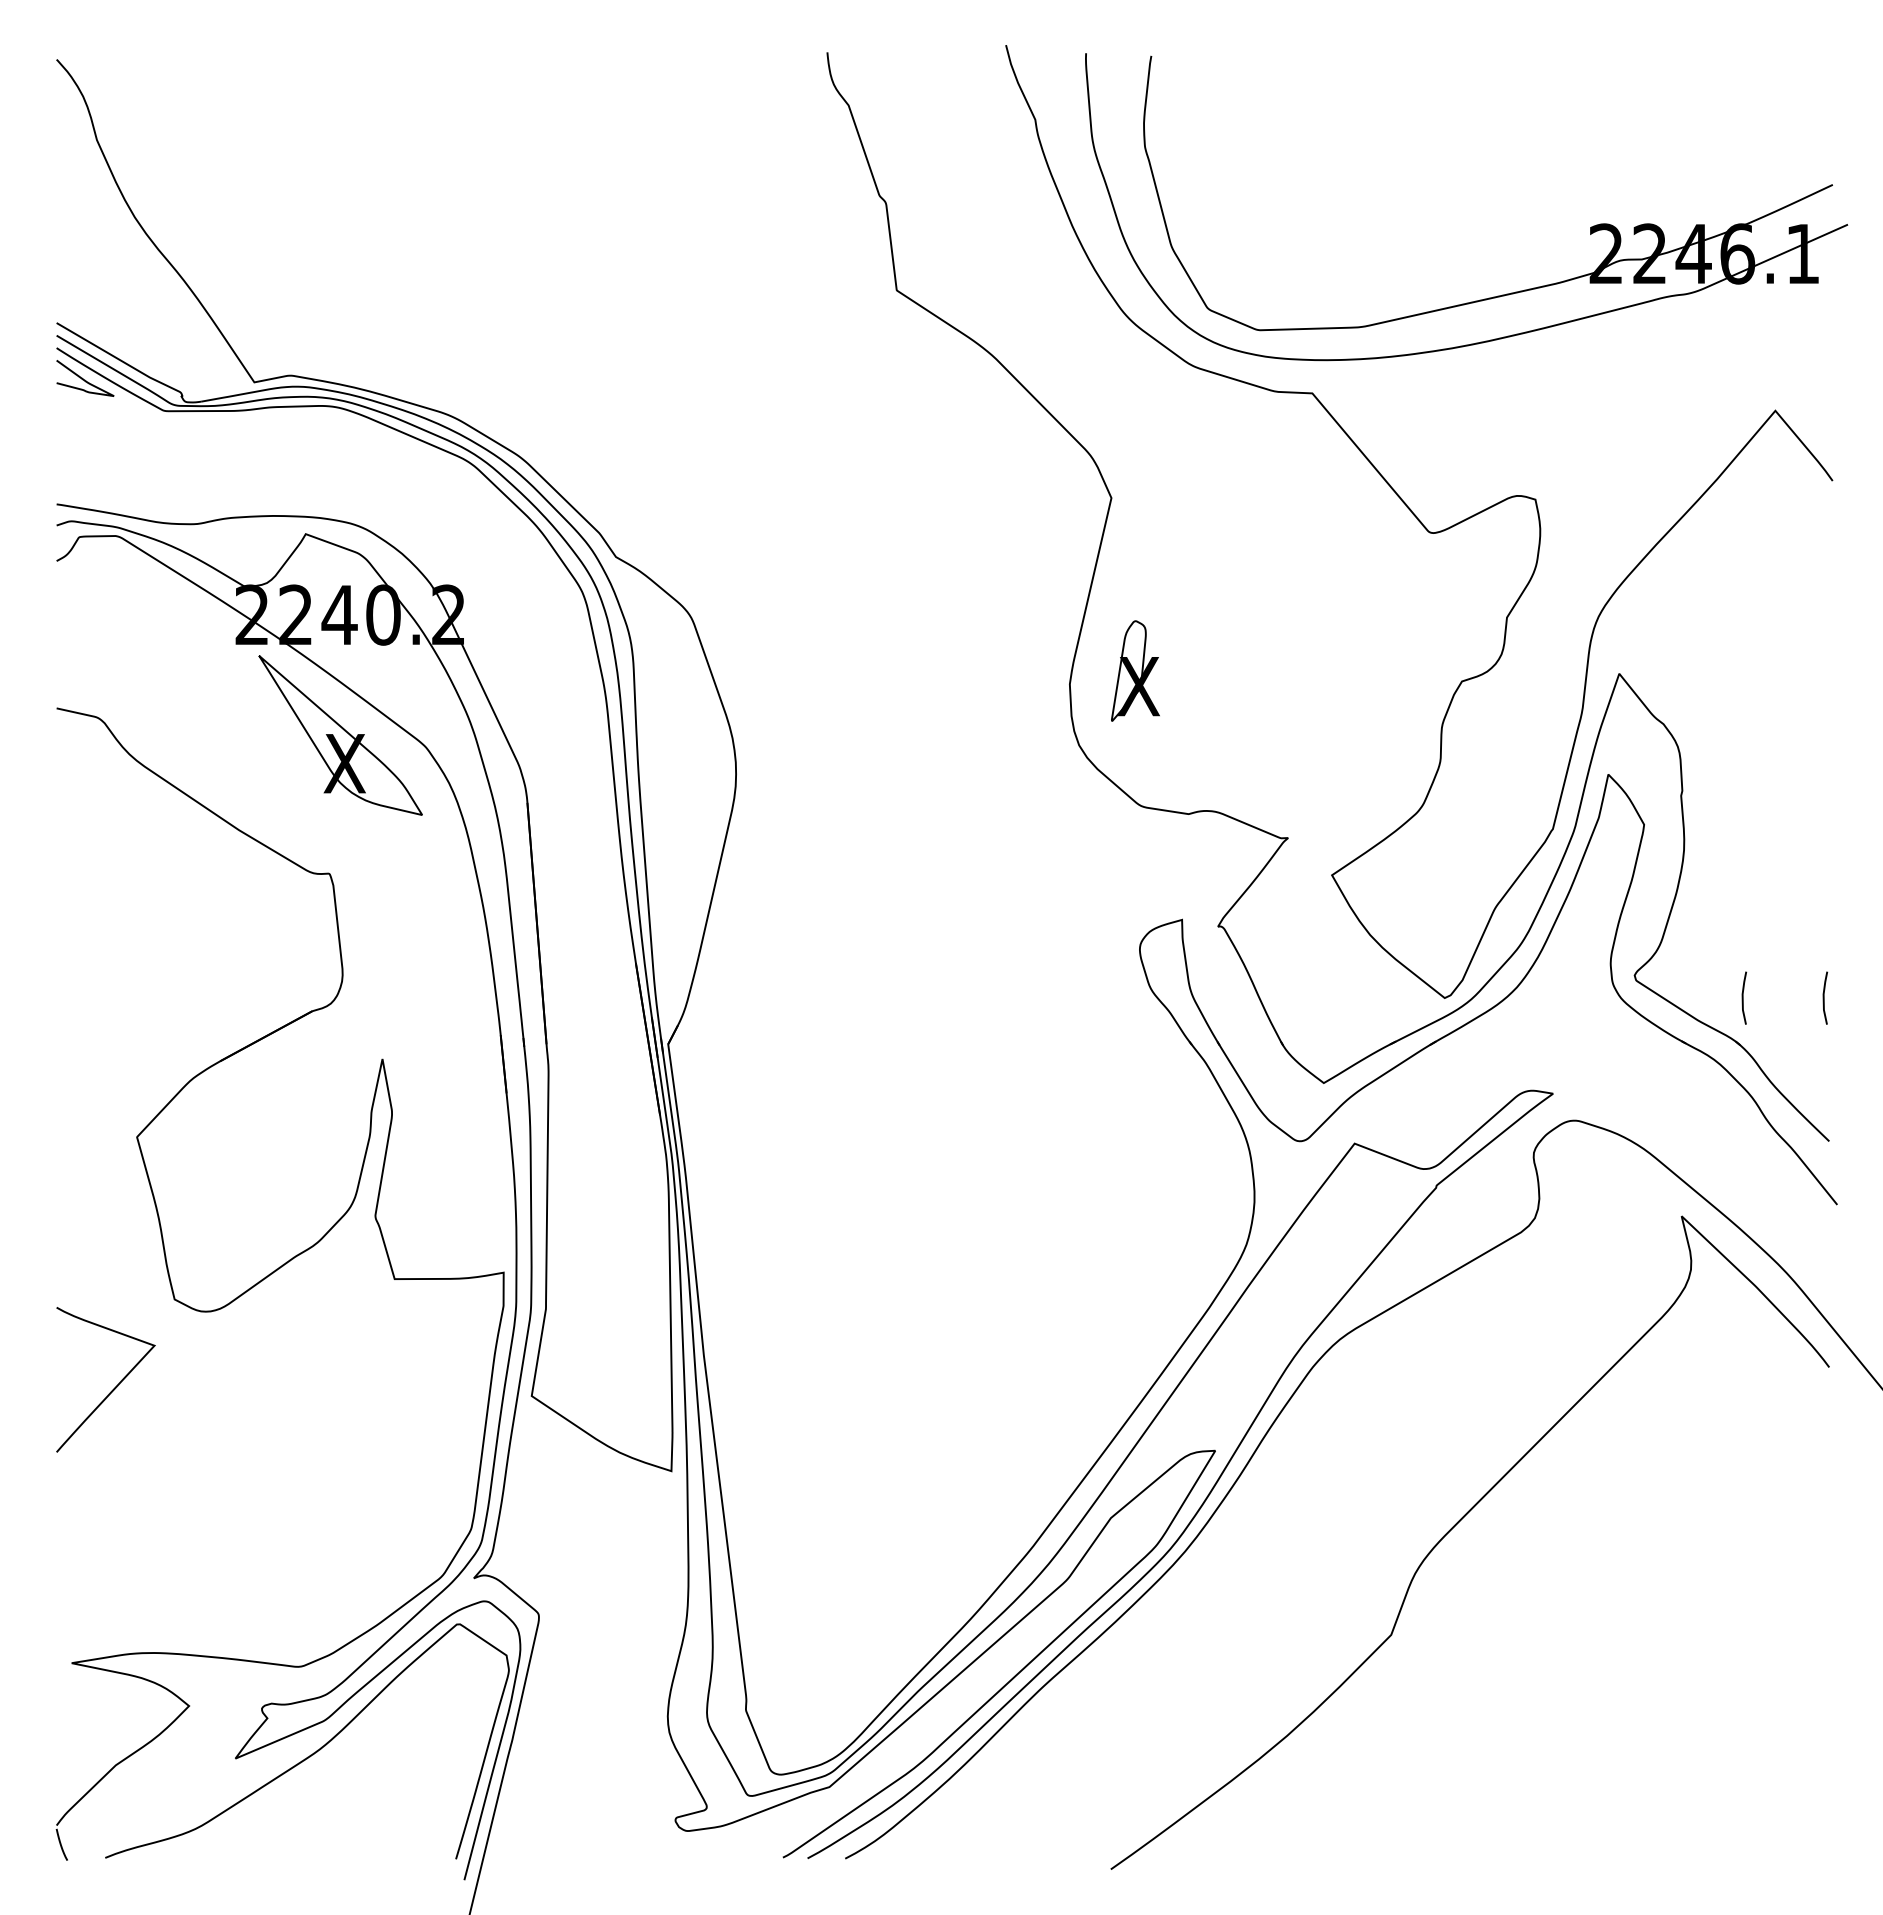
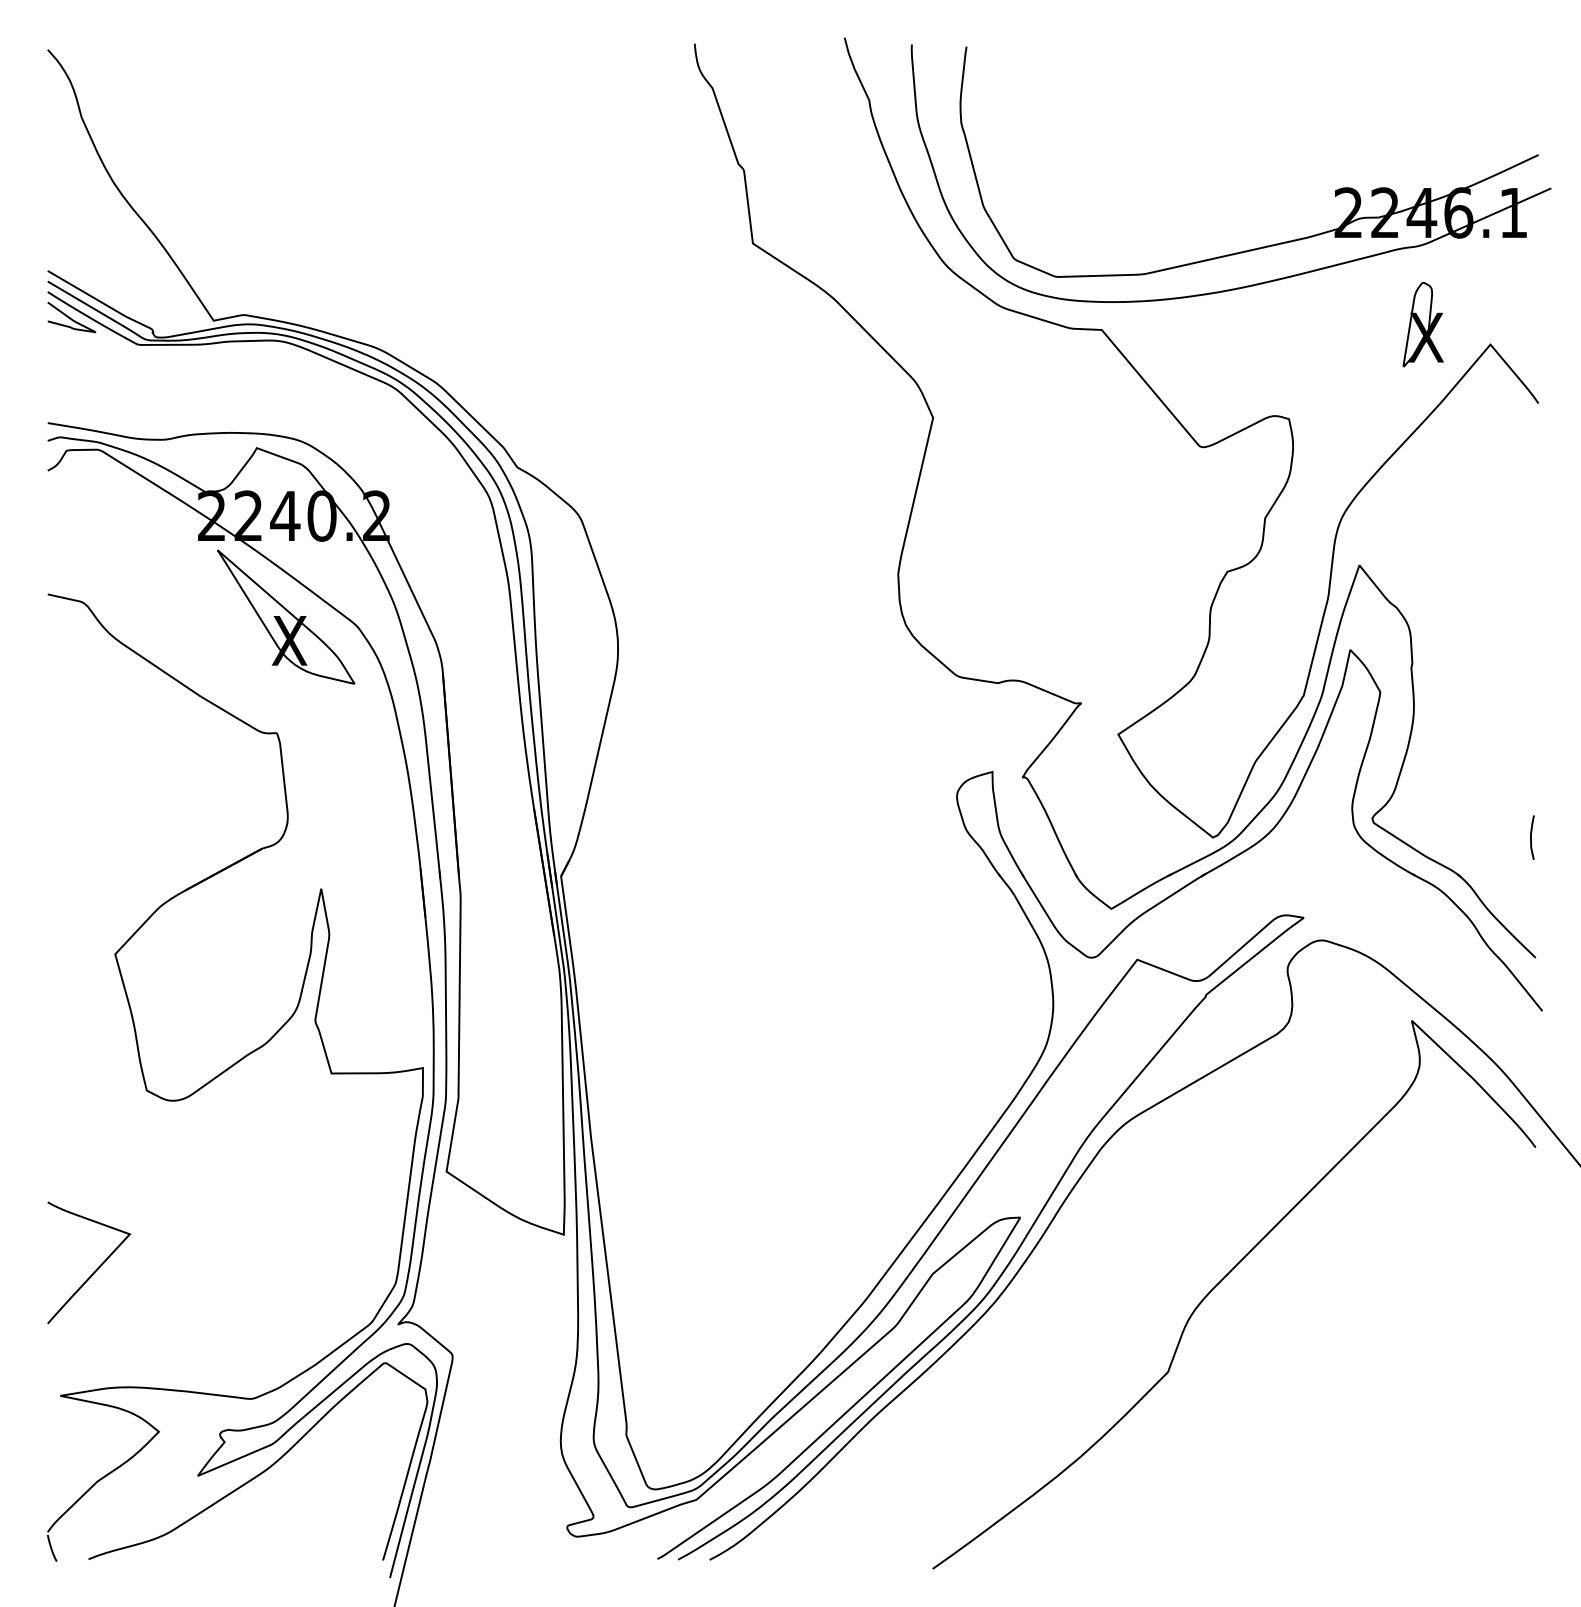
part: (1135, 670) -> (1423, 324), moved
line: (1743, 997) -> (1463, 837), removed
curve: (114, 1387) -> (96, 1269), moved

